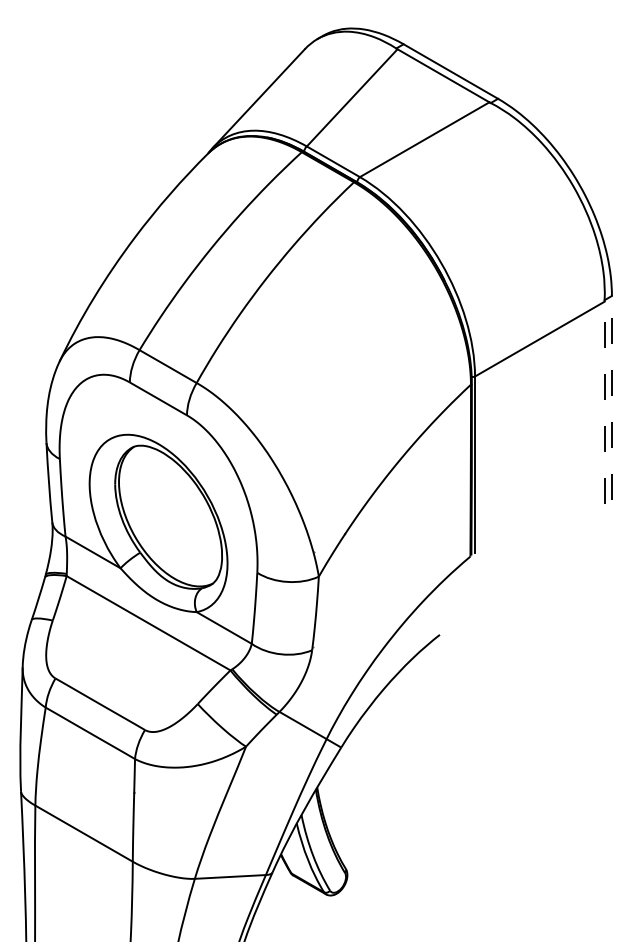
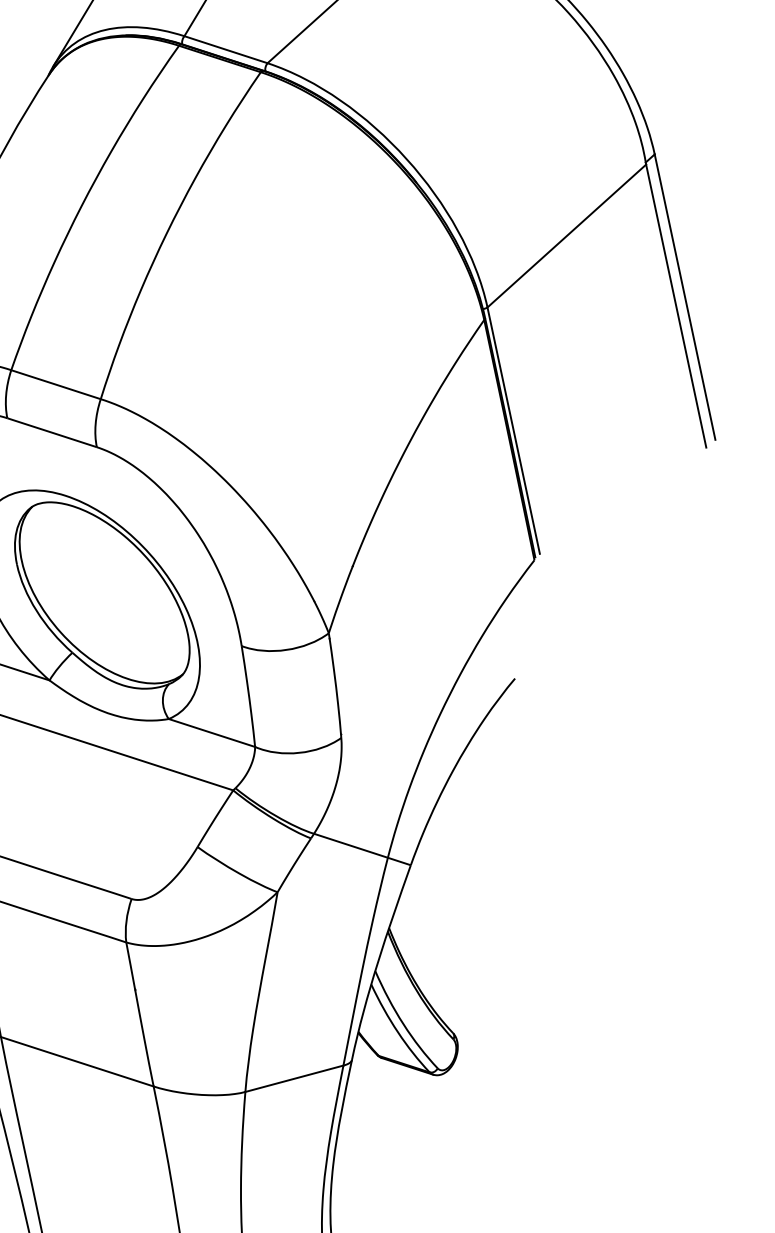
line: (611, 397) -> (684, 296), dashed -> solid
line: (604, 402) -> (675, 305), dashed -> solid

